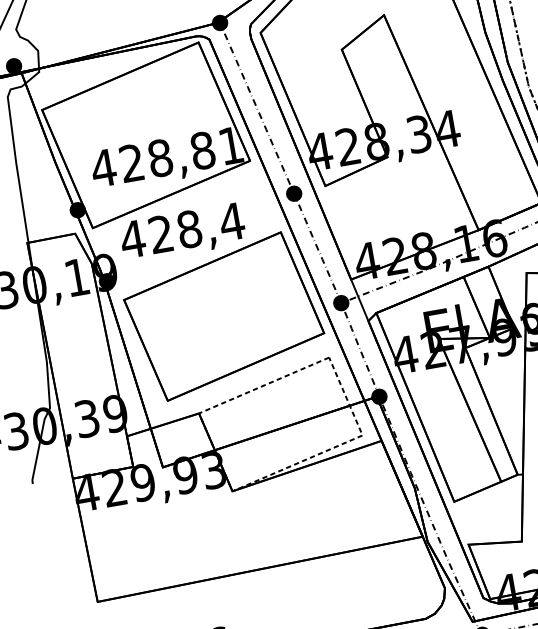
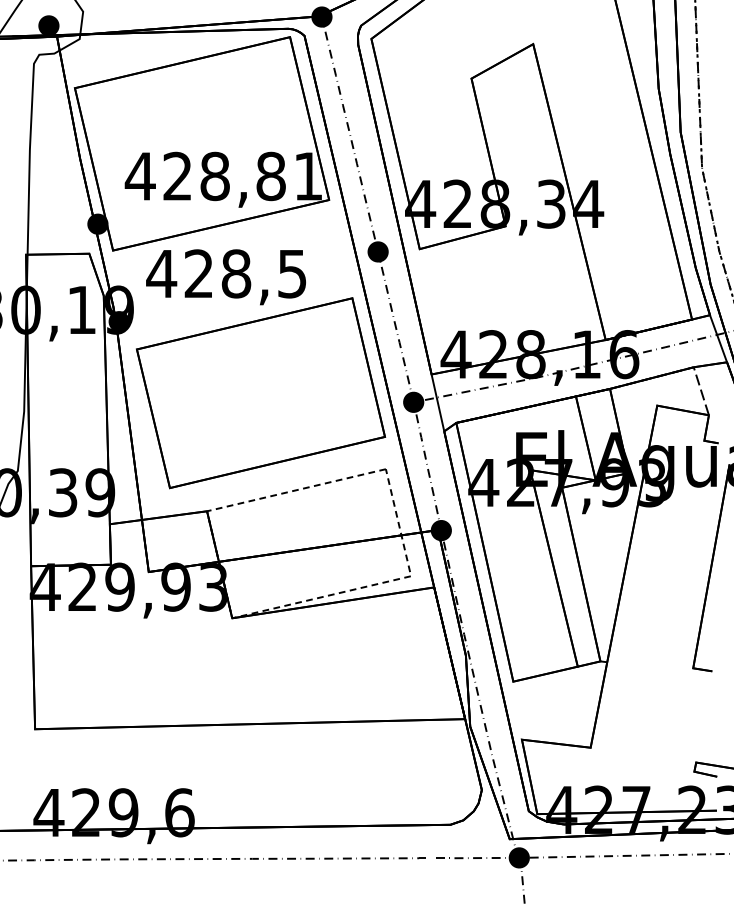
text: (231, 222) -> (291, 274), 428,4 -> 428,5

